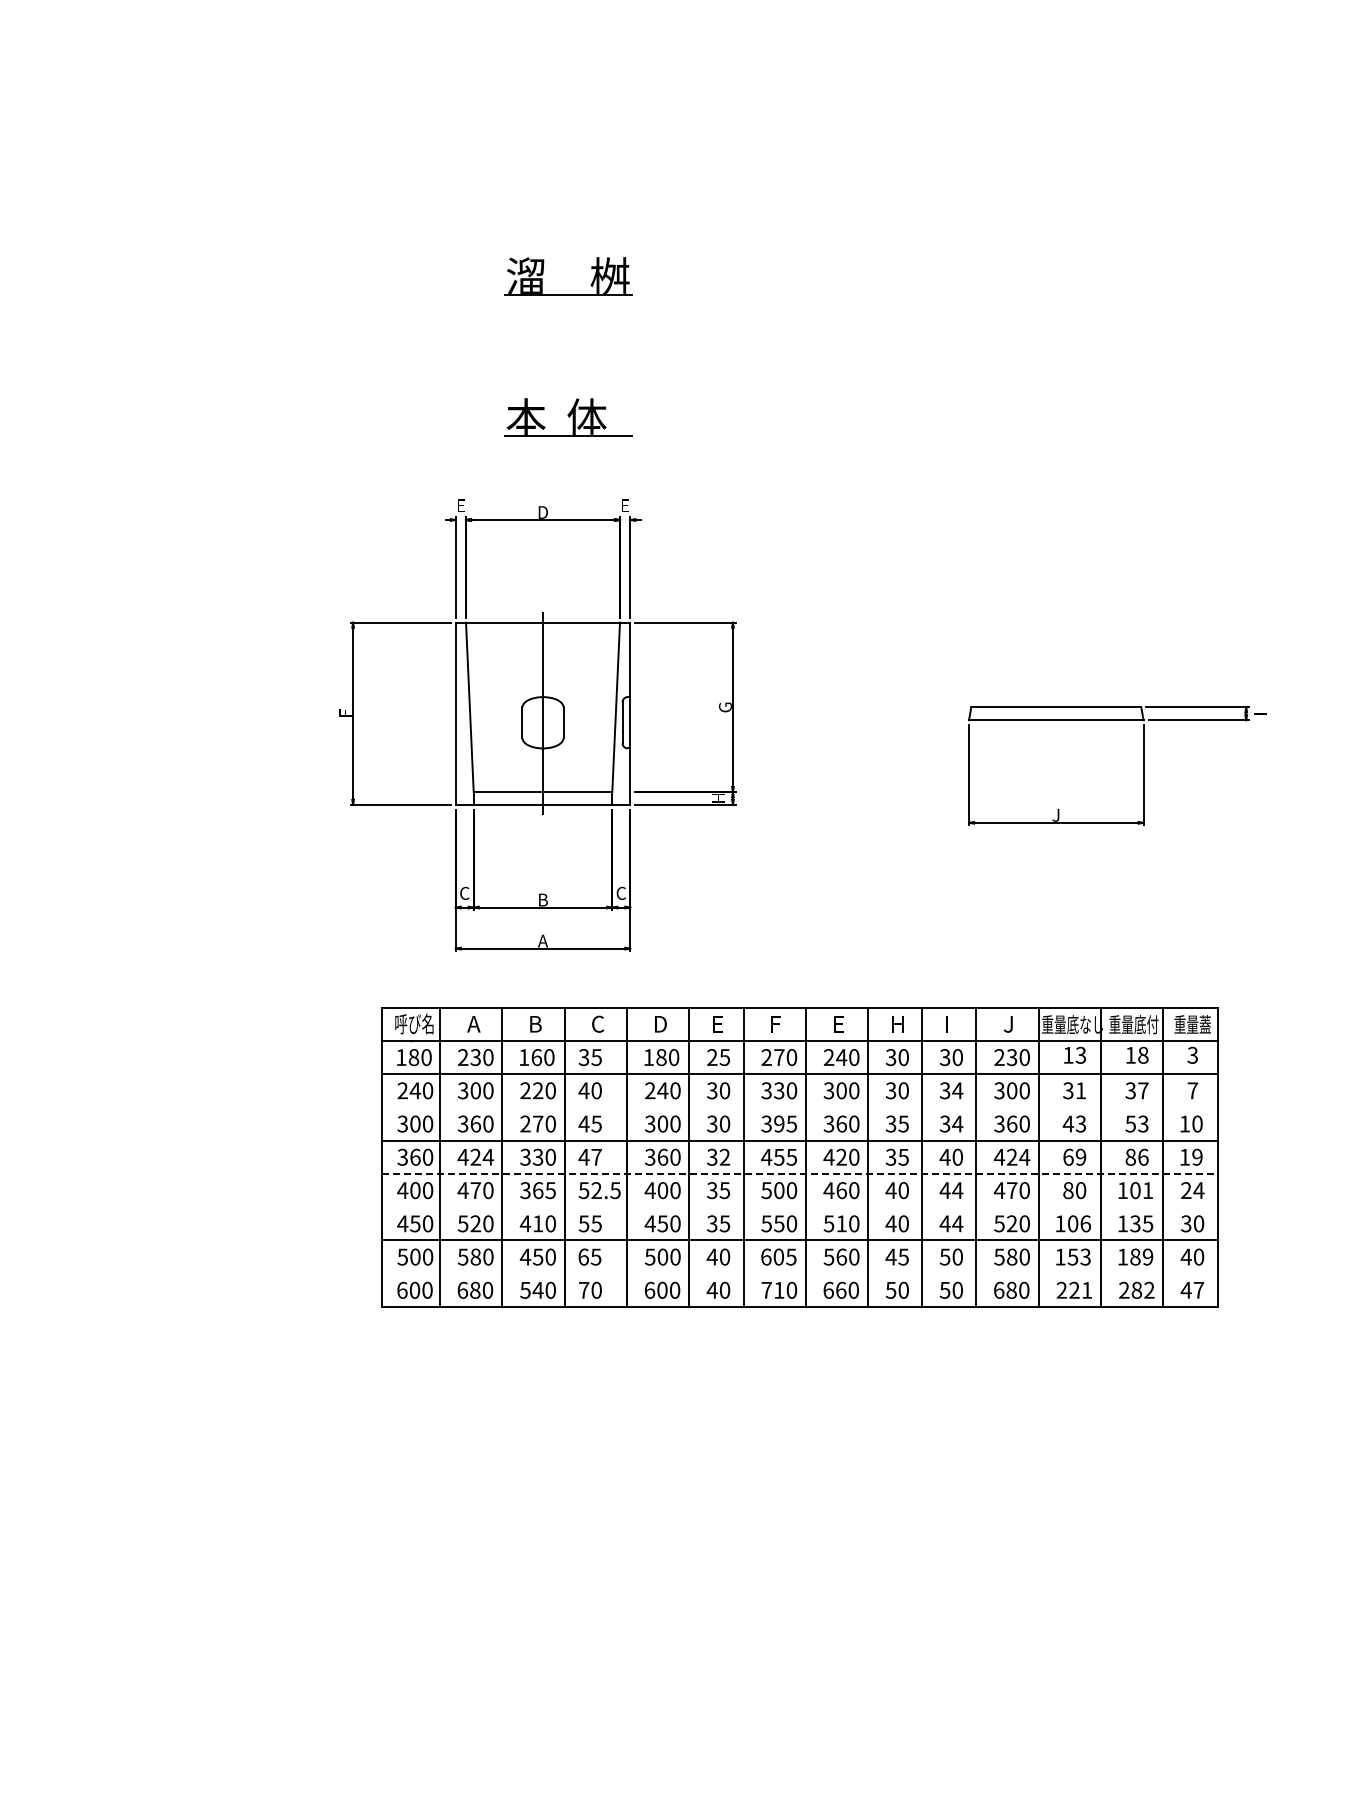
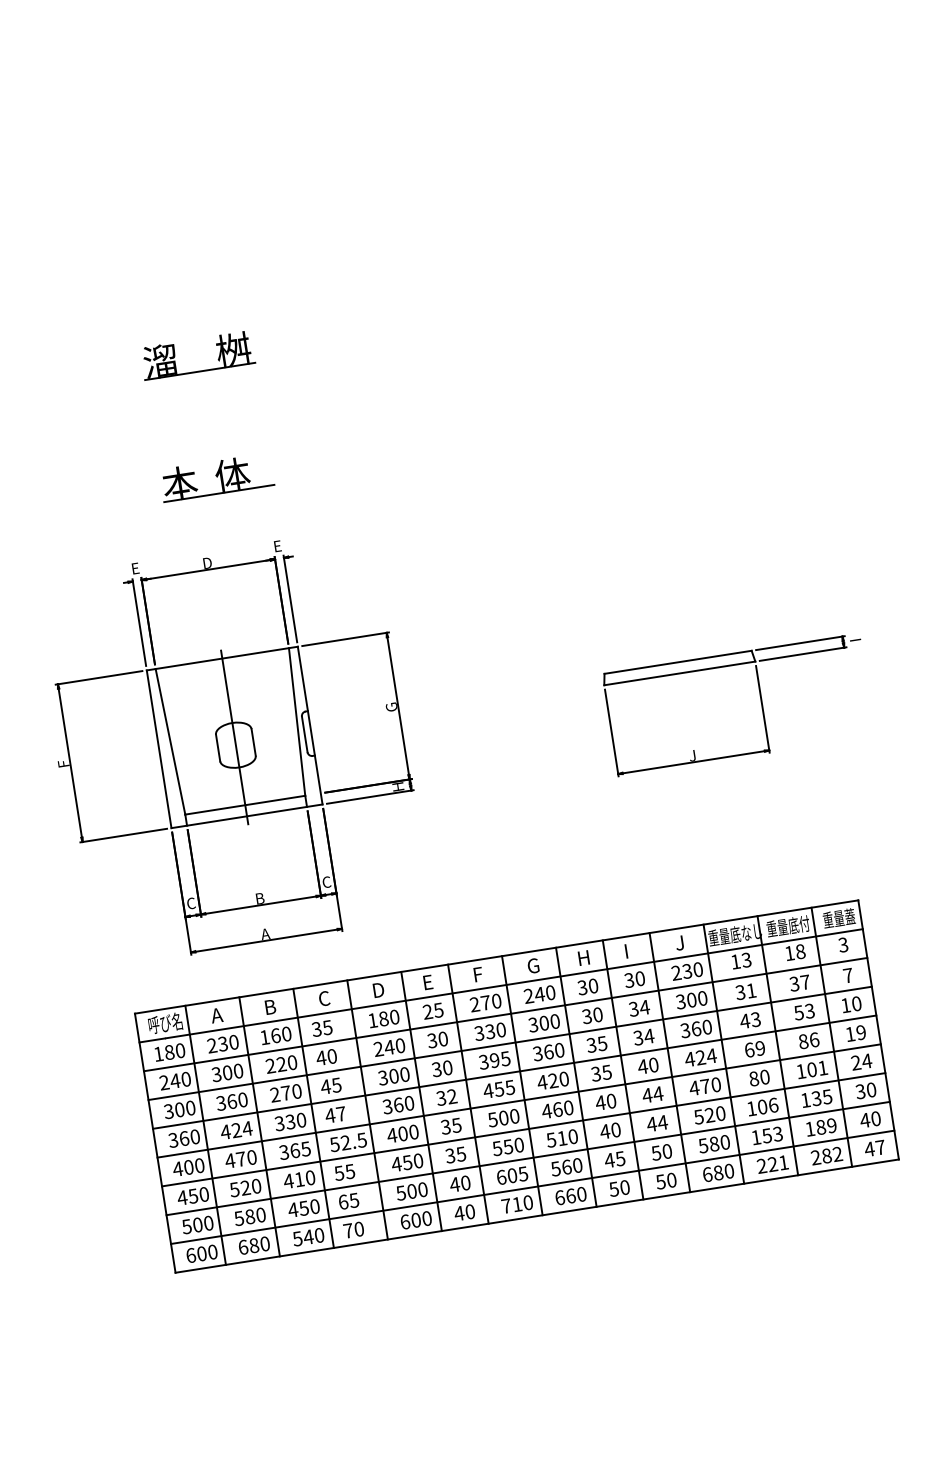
text: (839, 1023) -> (533, 965), E -> G
line: (799, 1107) -> (510, 1043), added
line: (799, 1173) -> (518, 1100), dashed -> solid
line: (799, 1207) -> (523, 1130), added
line: (799, 1273) -> (532, 1187), added

